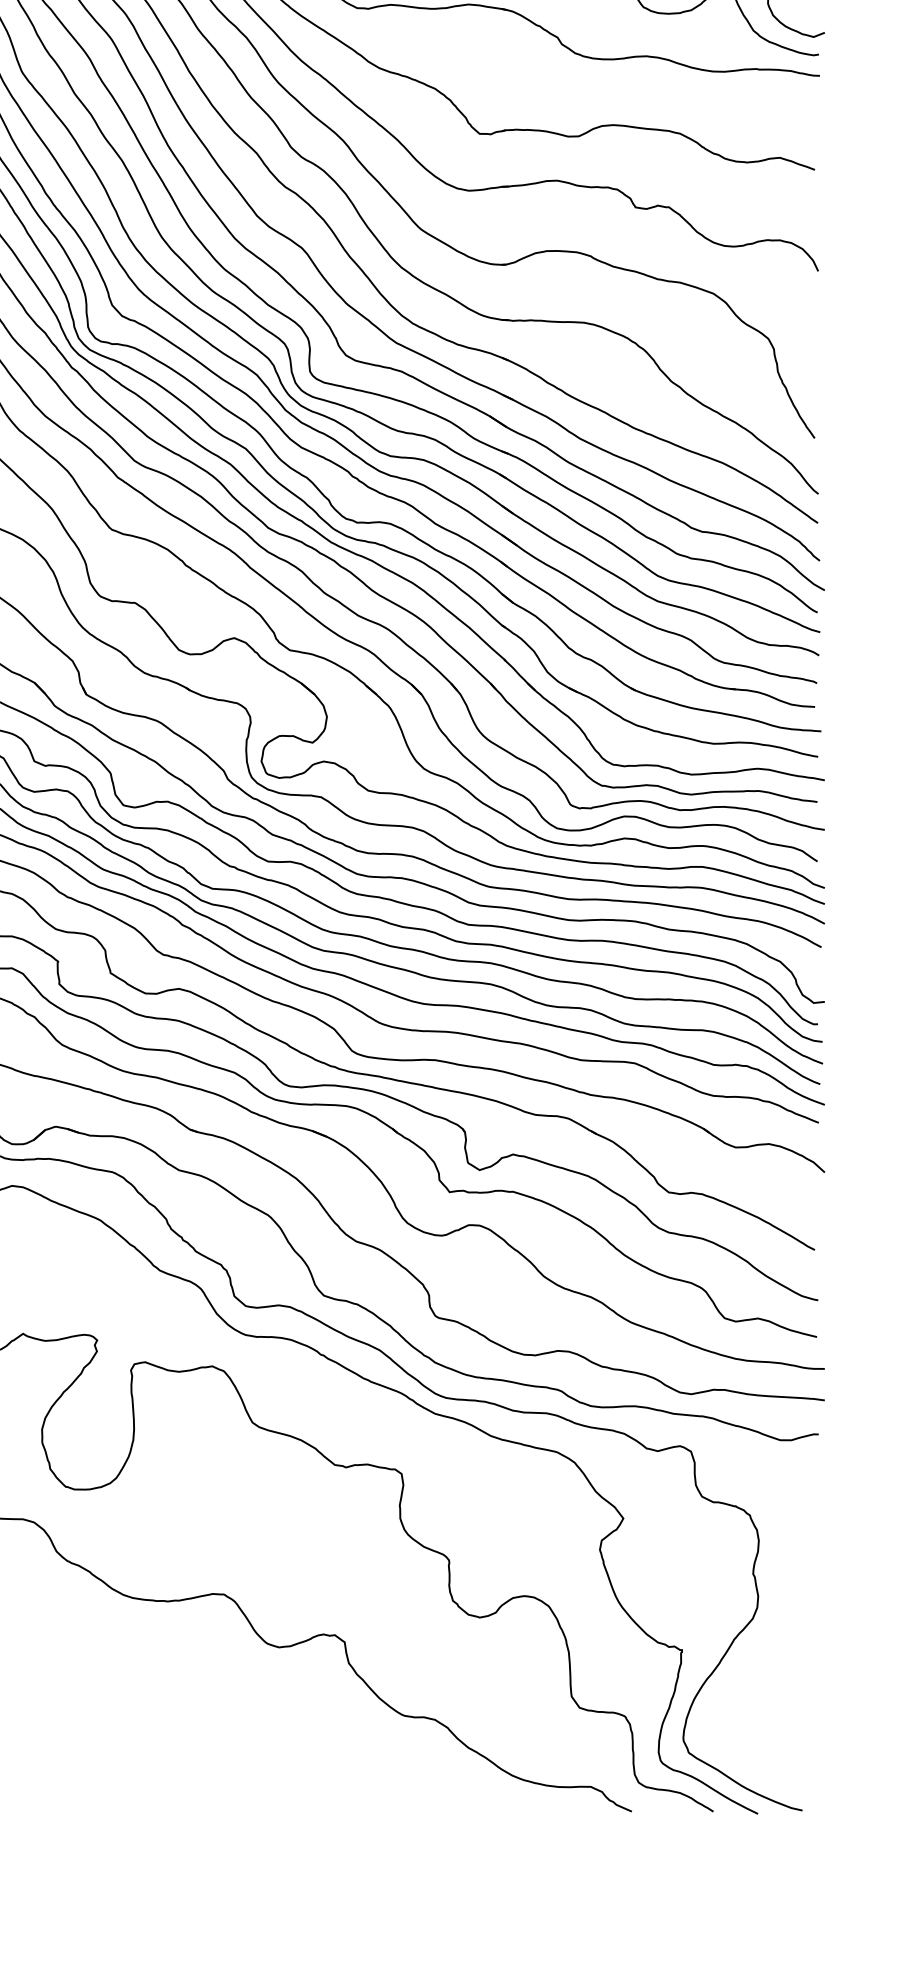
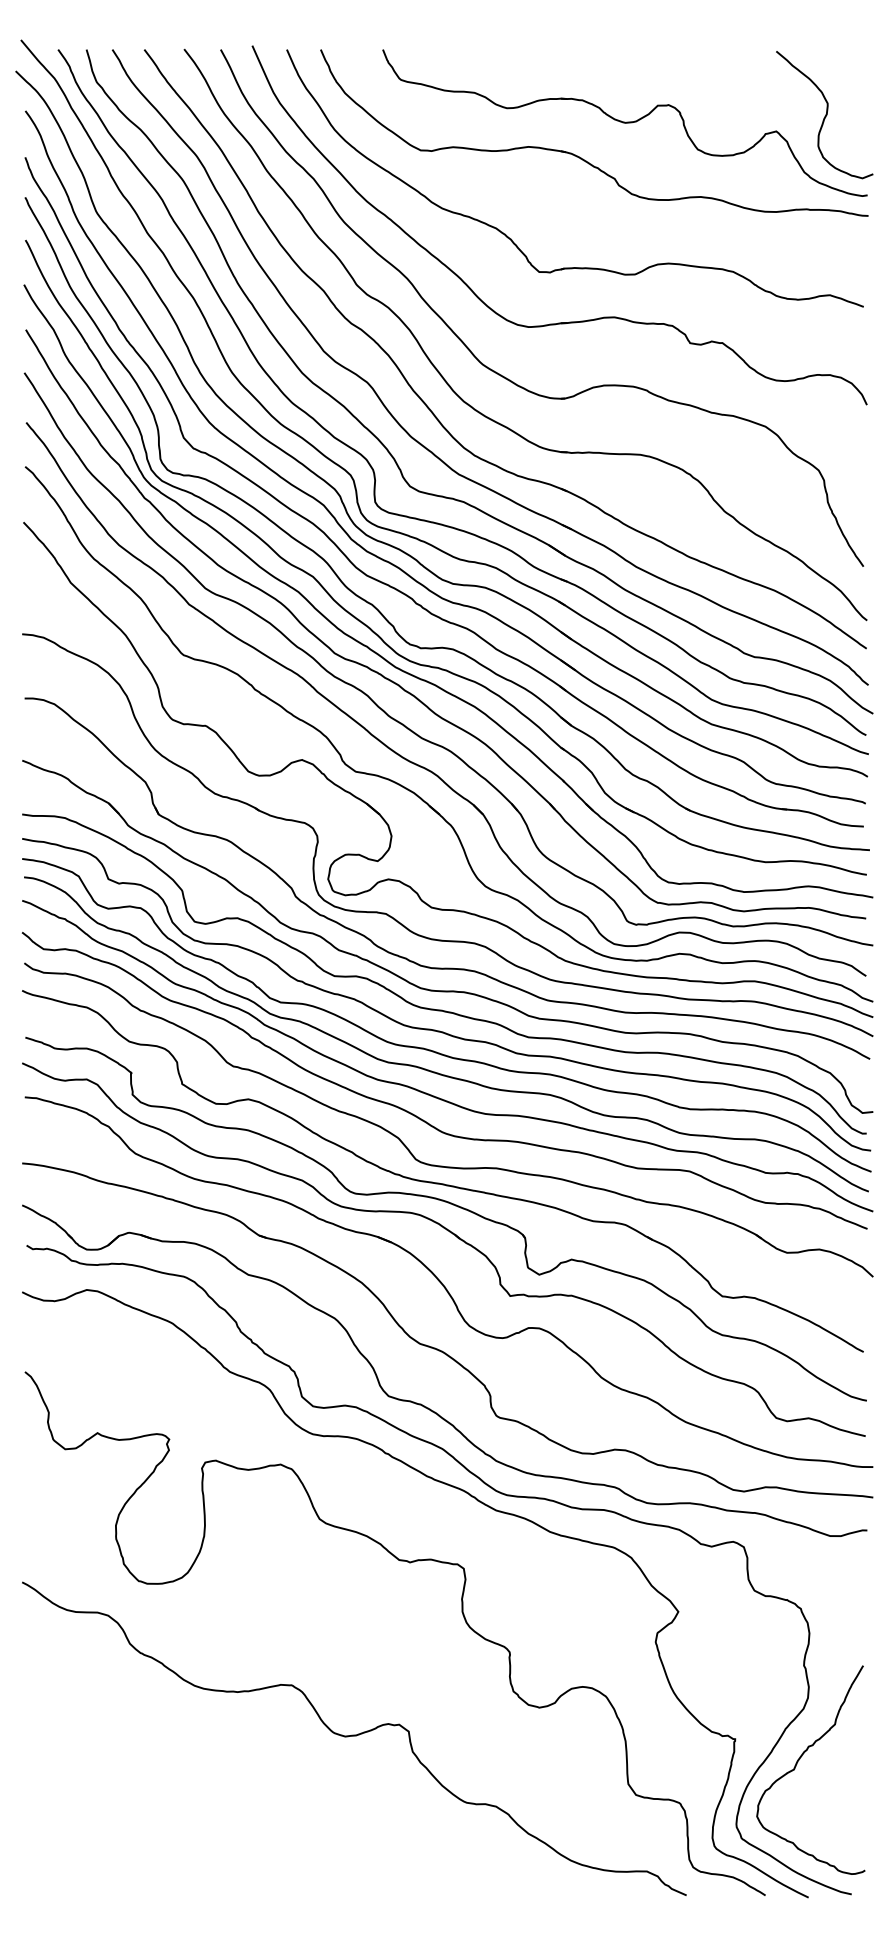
curve: (747, 1674) -> (798, 1762), added

